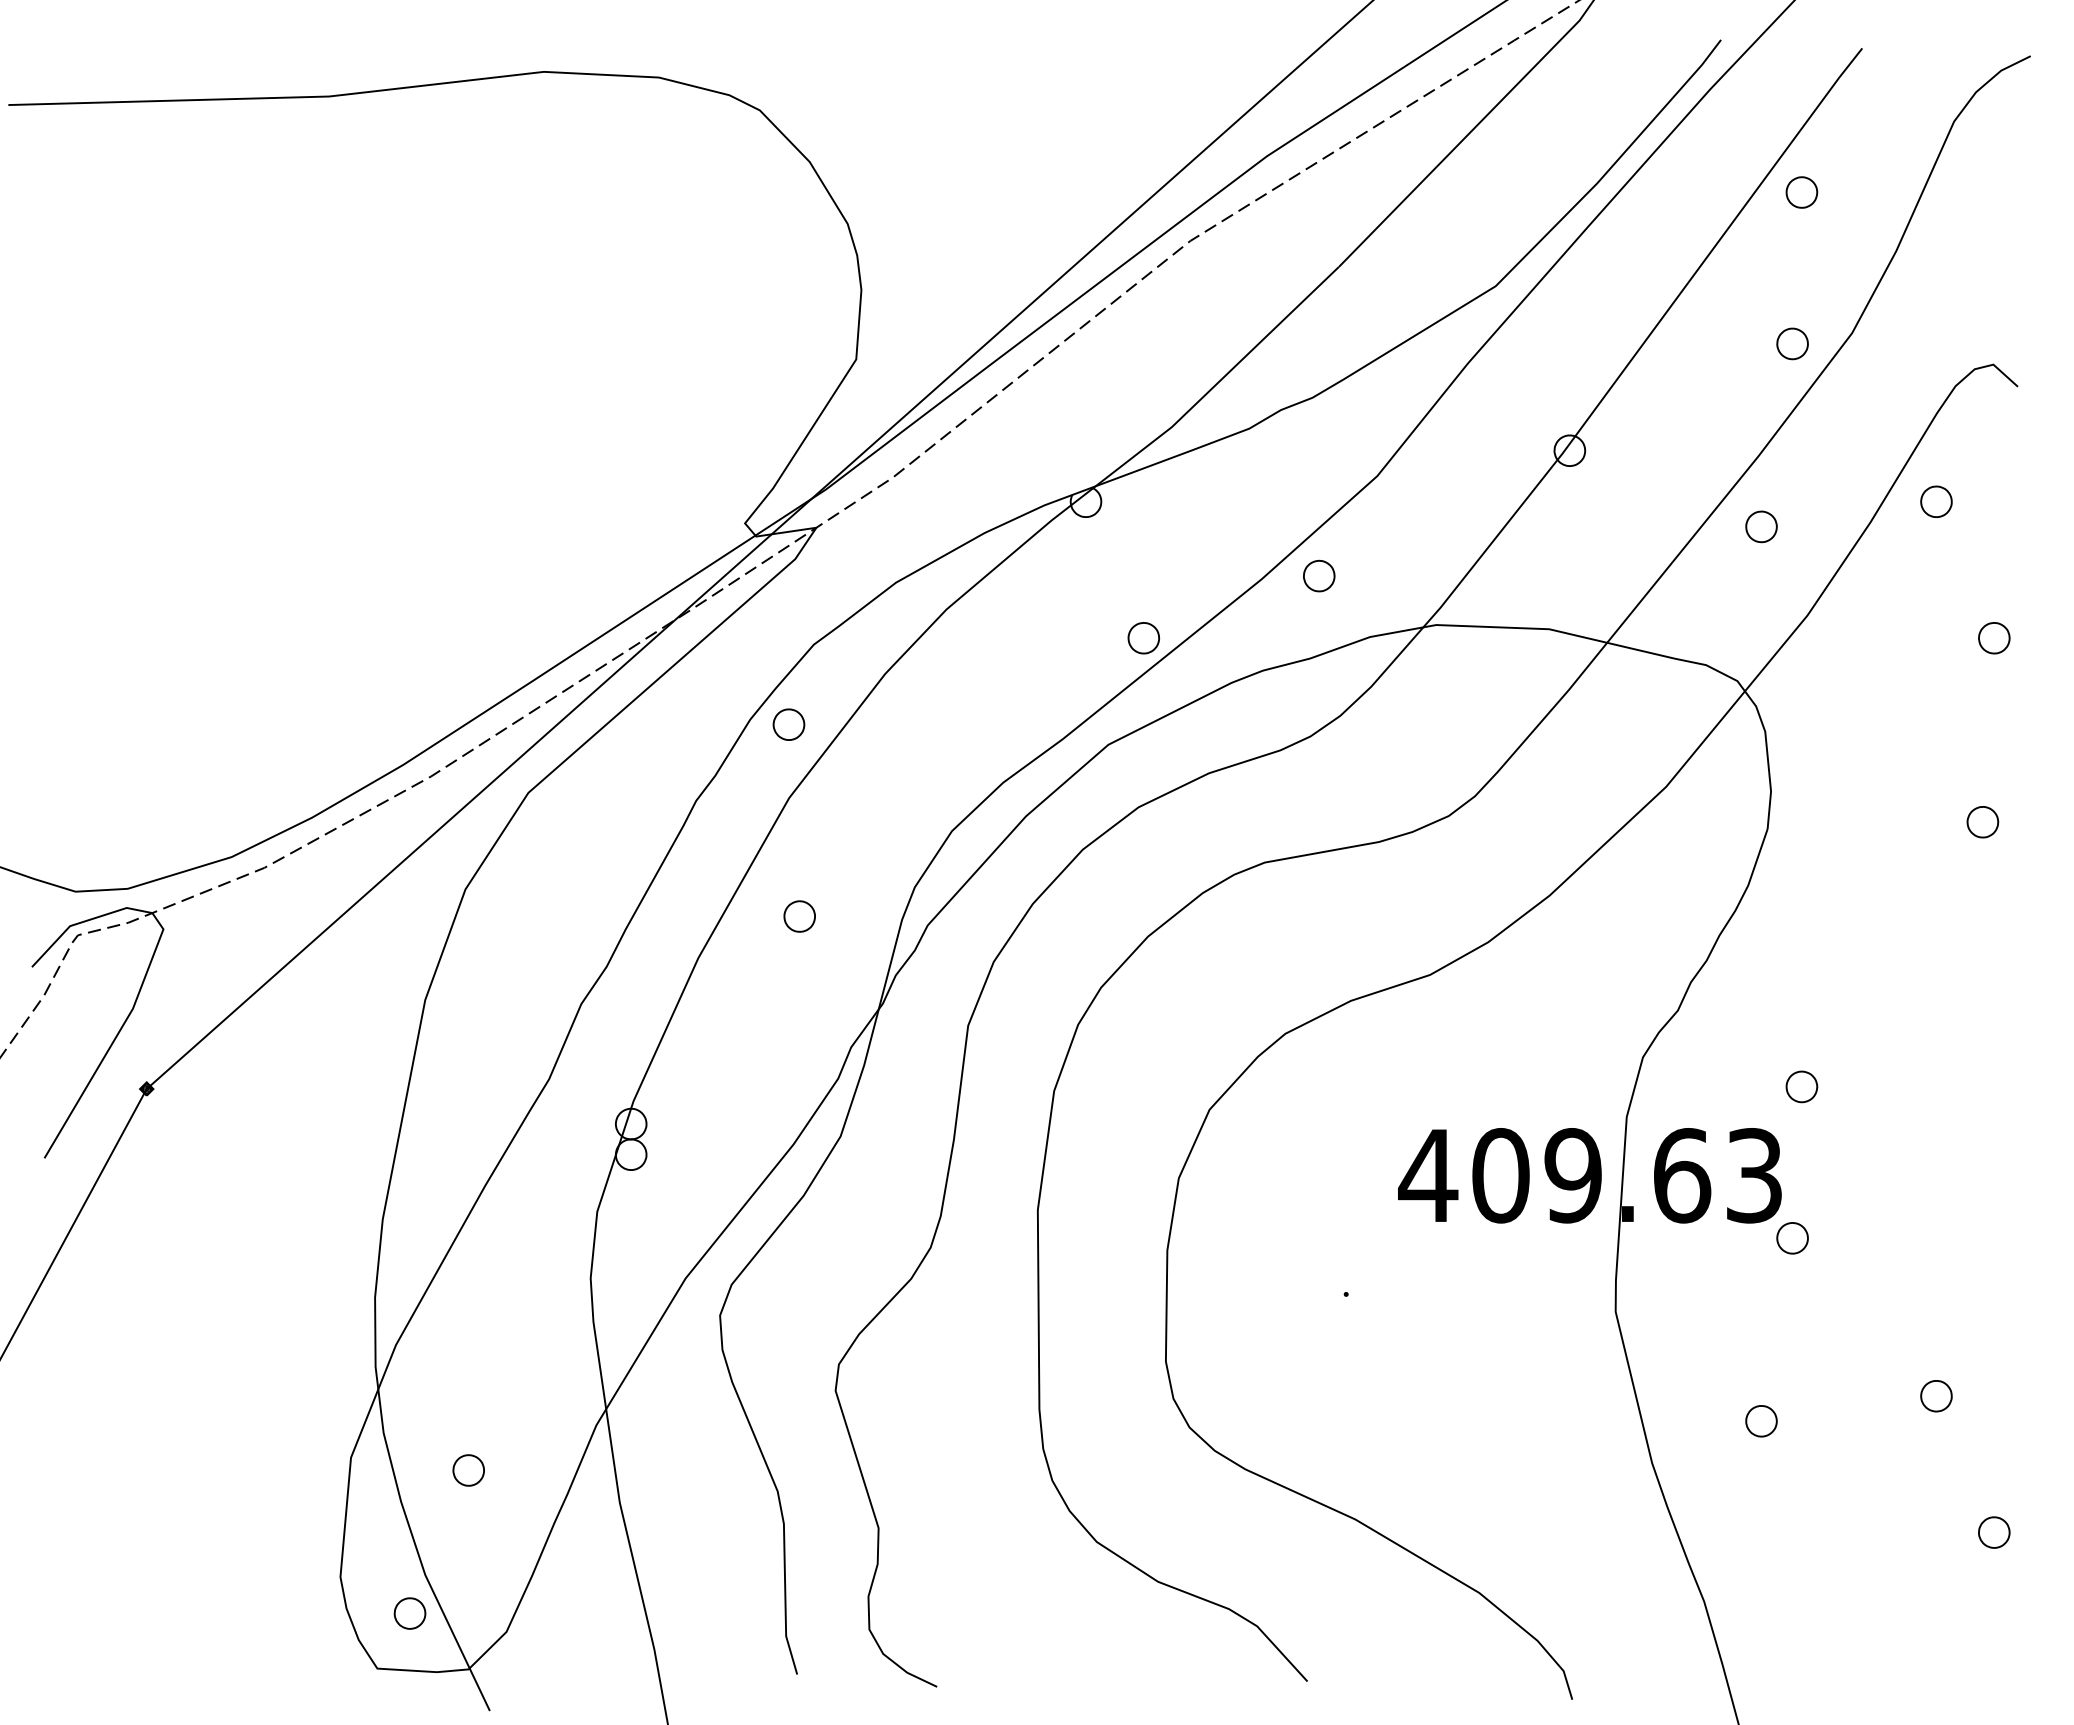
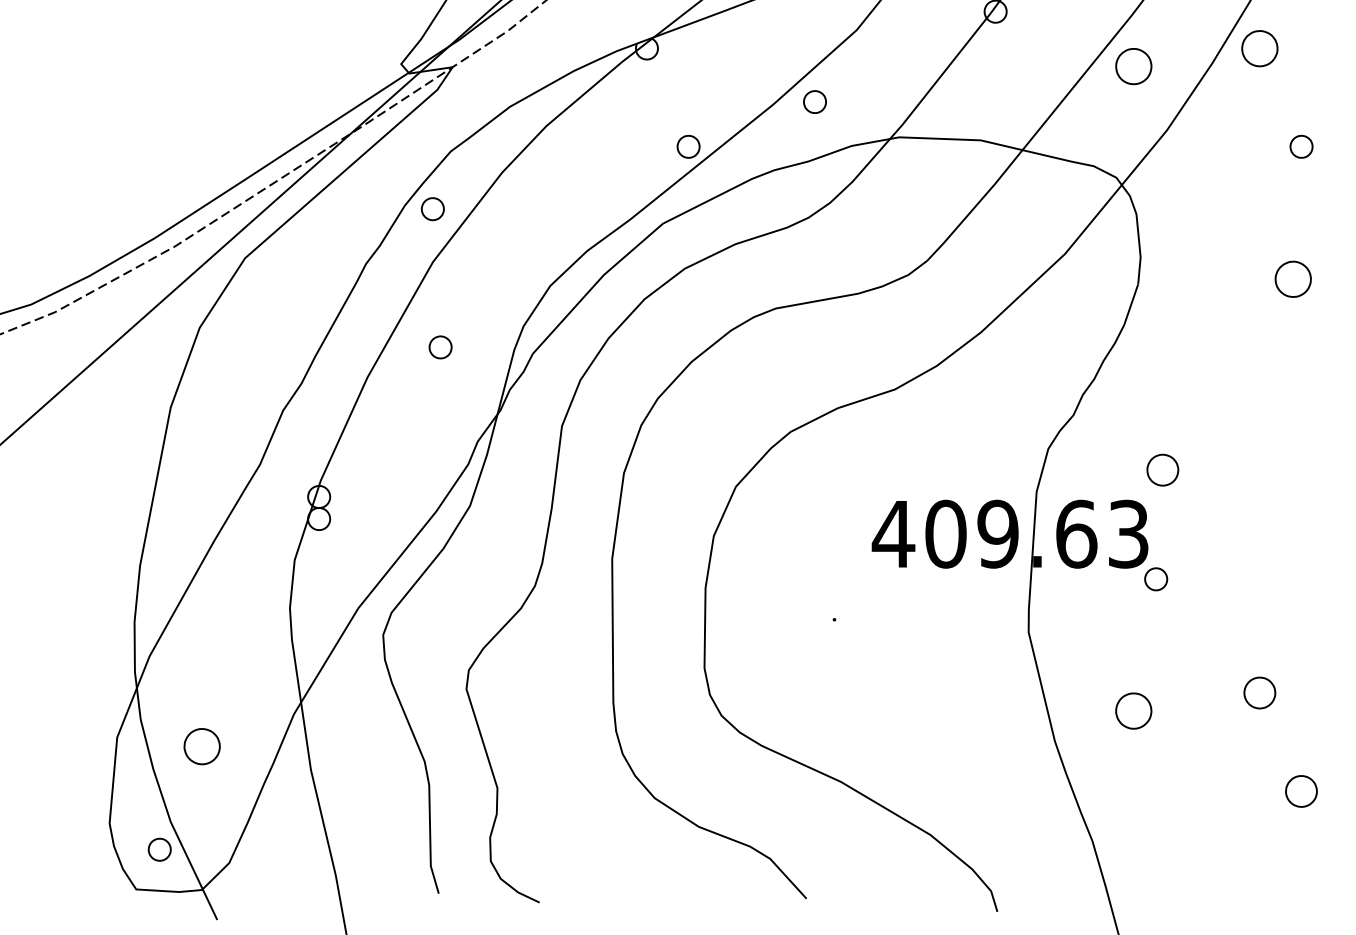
part: (1936, 501) -> (1259, 48), size x1.6
part: (1761, 526) -> (1133, 66), size x1.6
part: (1982, 822) -> (1293, 279), size x1.6
part: (1801, 1086) -> (1162, 469), size x1.4
part: (1936, 1396) -> (1259, 693), size x1.4
part: (1761, 1421) -> (1133, 711), size x1.6
part: (468, 1470) -> (201, 746), size x1.6
part: (1994, 1532) -> (1301, 791), size x1.4

